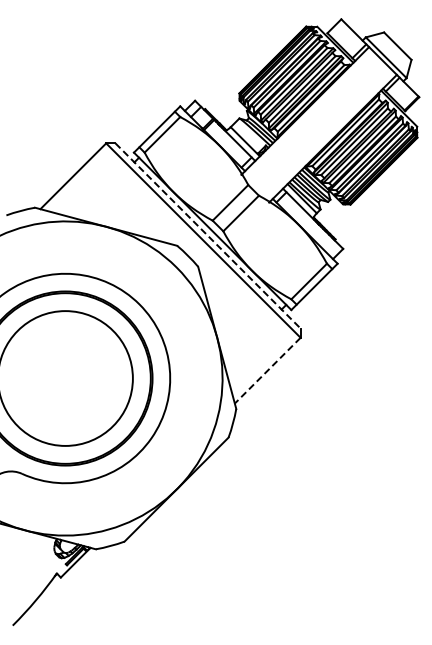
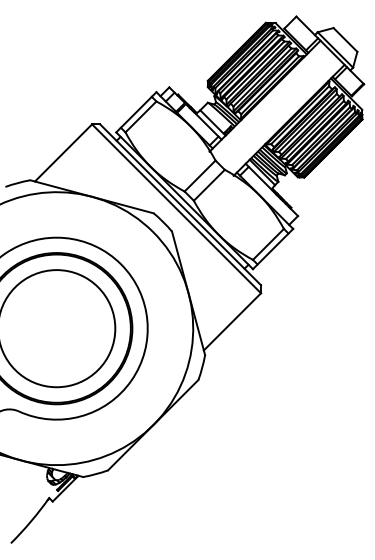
line: (208, 235) -> (180, 204), dashed -> solid
line: (267, 370) -> (232, 321), dashed -> solid

